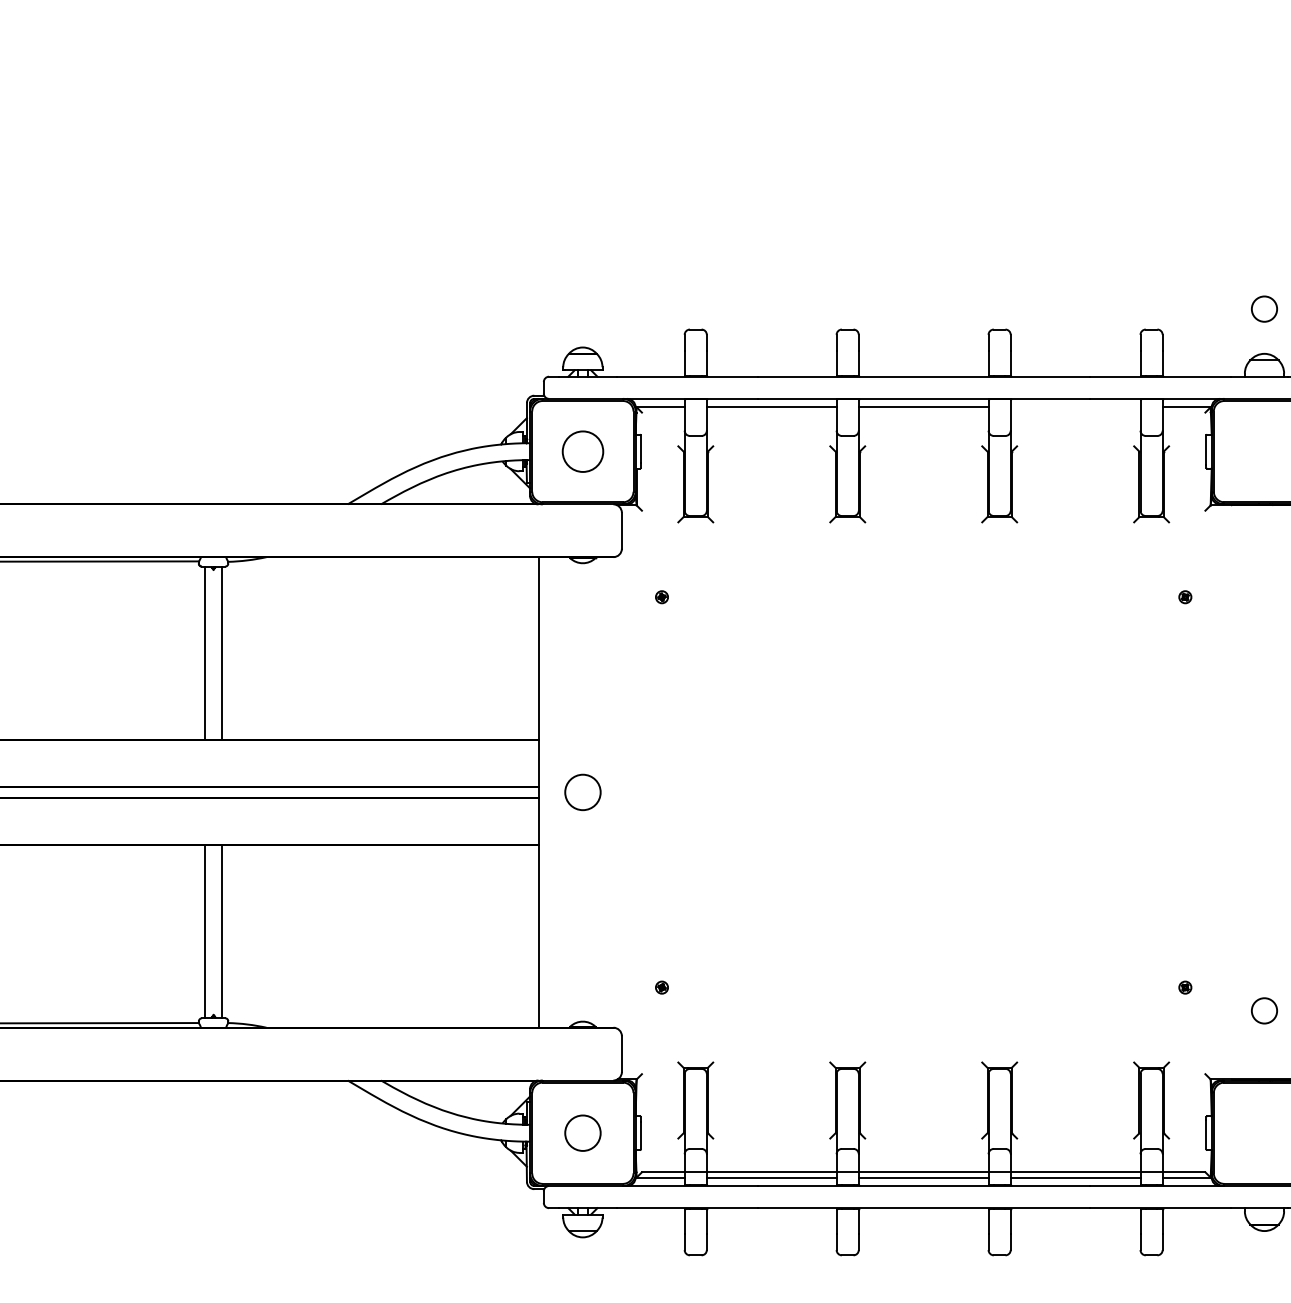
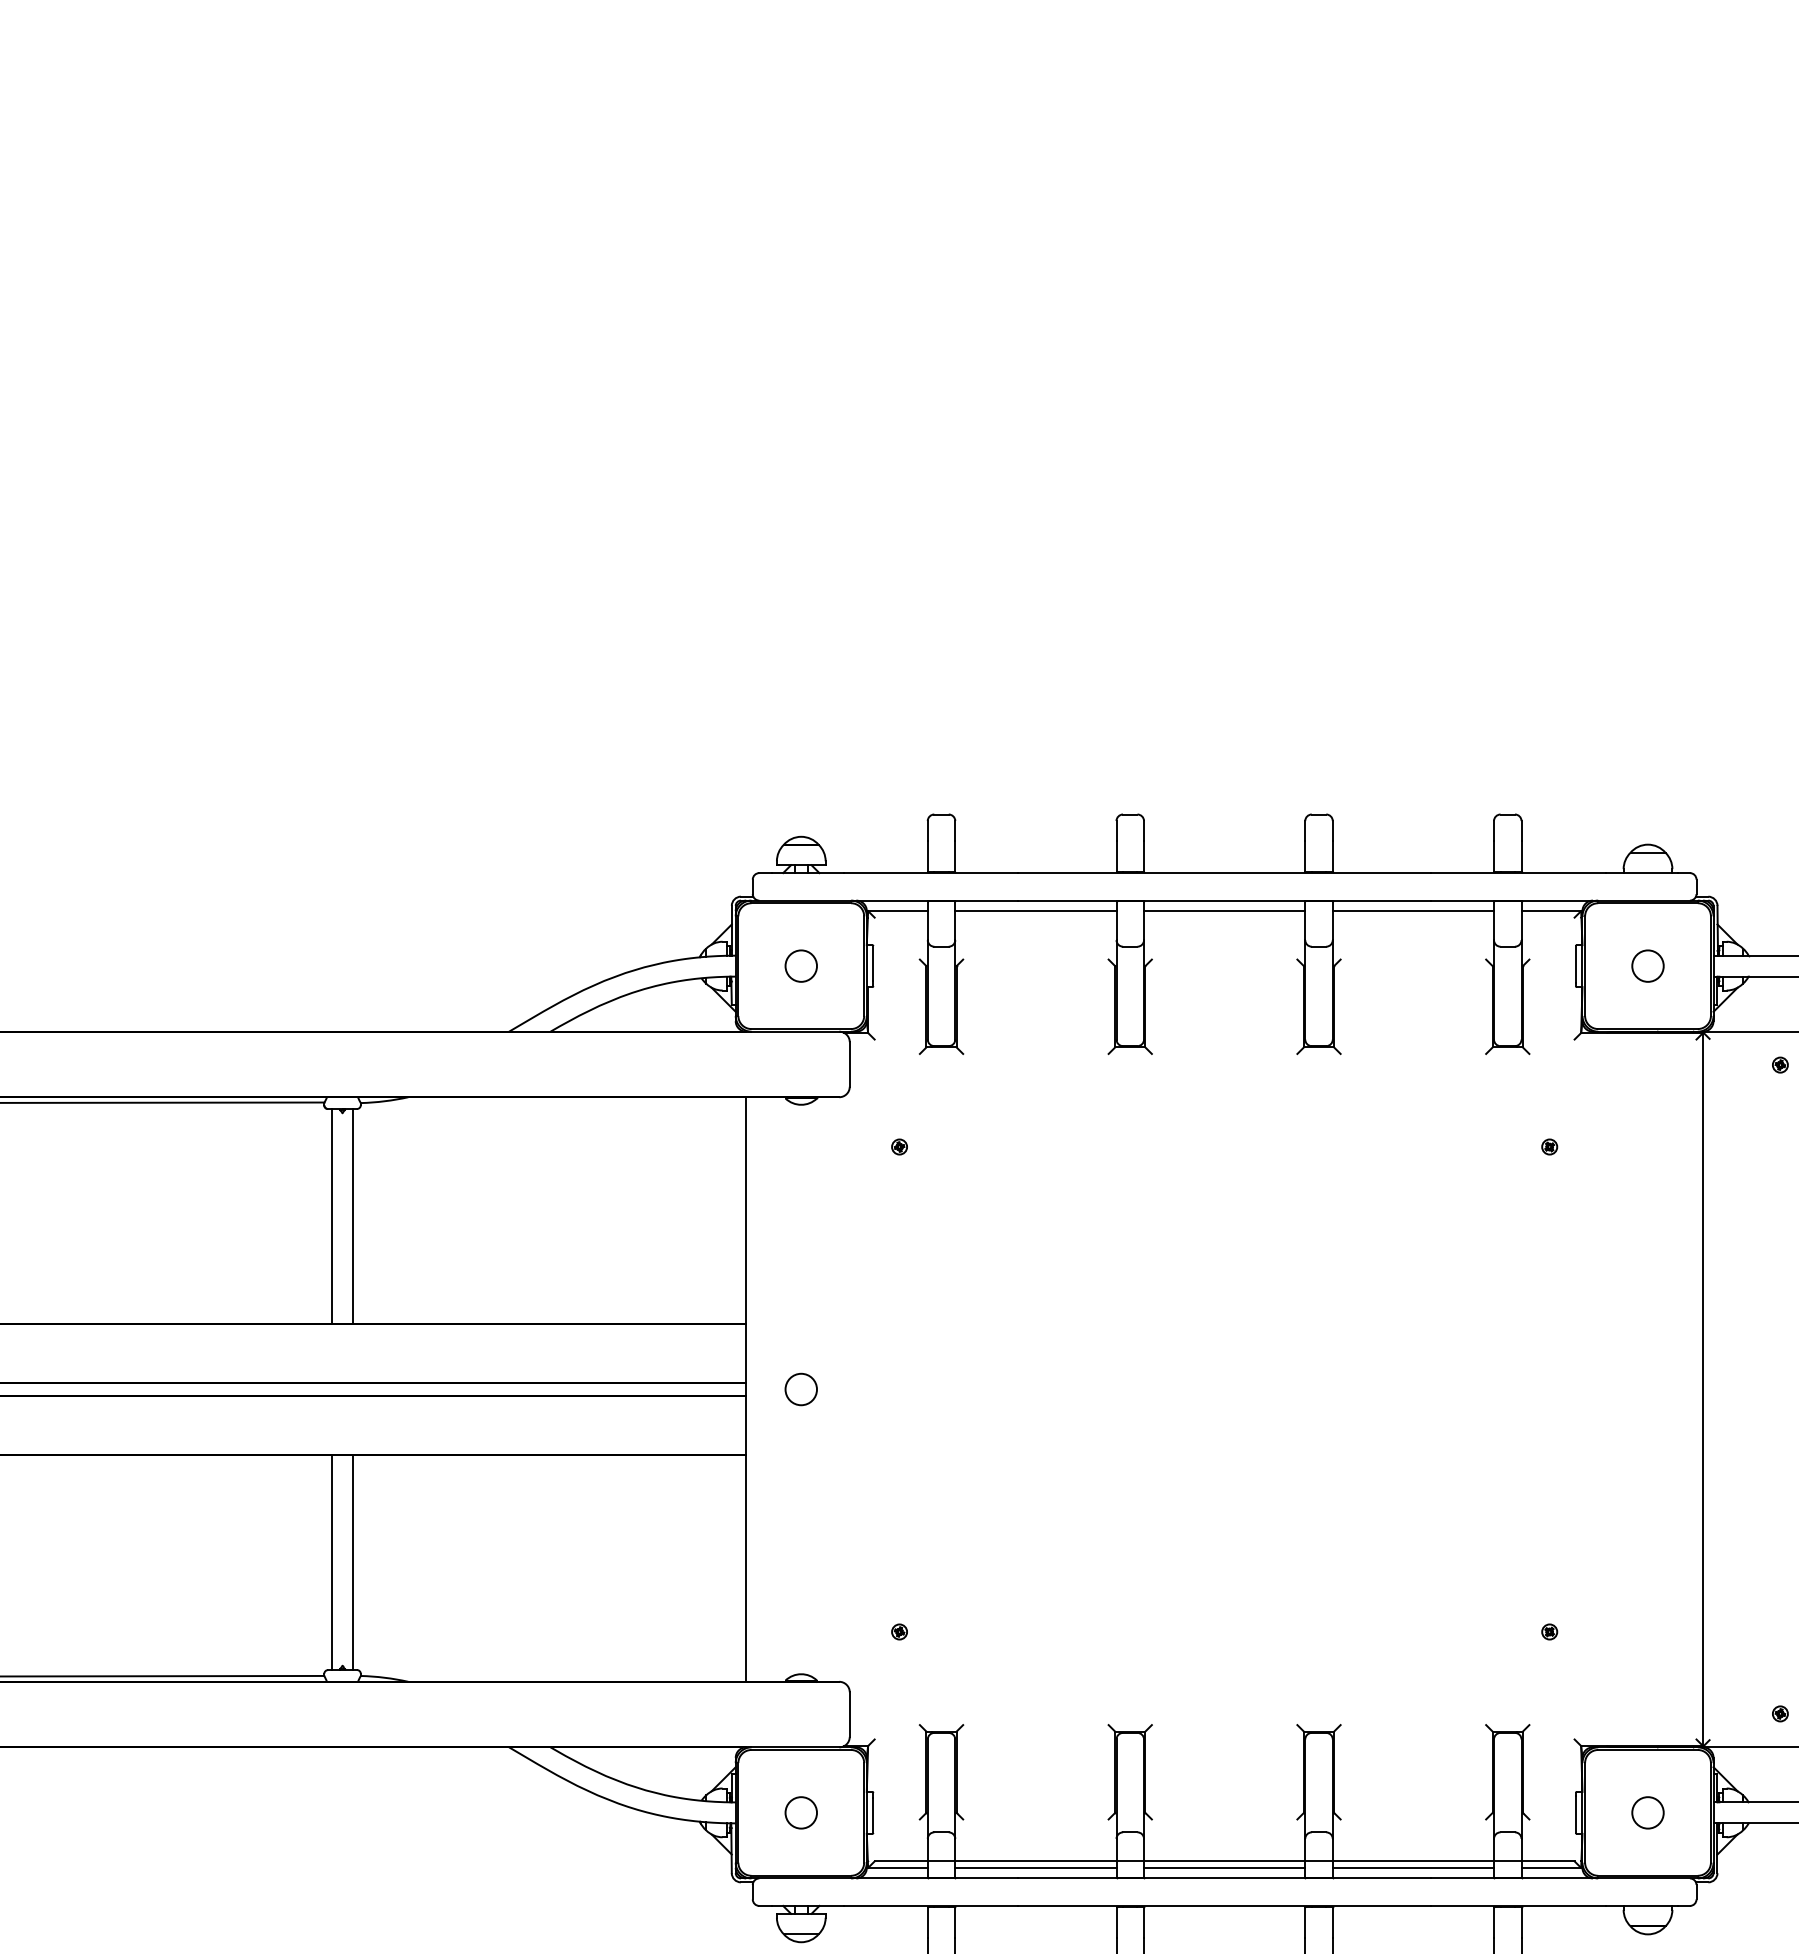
circle: (1264, 308) -> (1647, 965), moved
line: (1075, 407) -> (1413, 911), added
circle: (582, 451) -> (800, 965), size x0.62
circle: (582, 792) -> (800, 1389), size x0.71
circle: (1264, 1010) -> (1647, 1812), moved
circle: (582, 1132) -> (800, 1812), size x0.71

